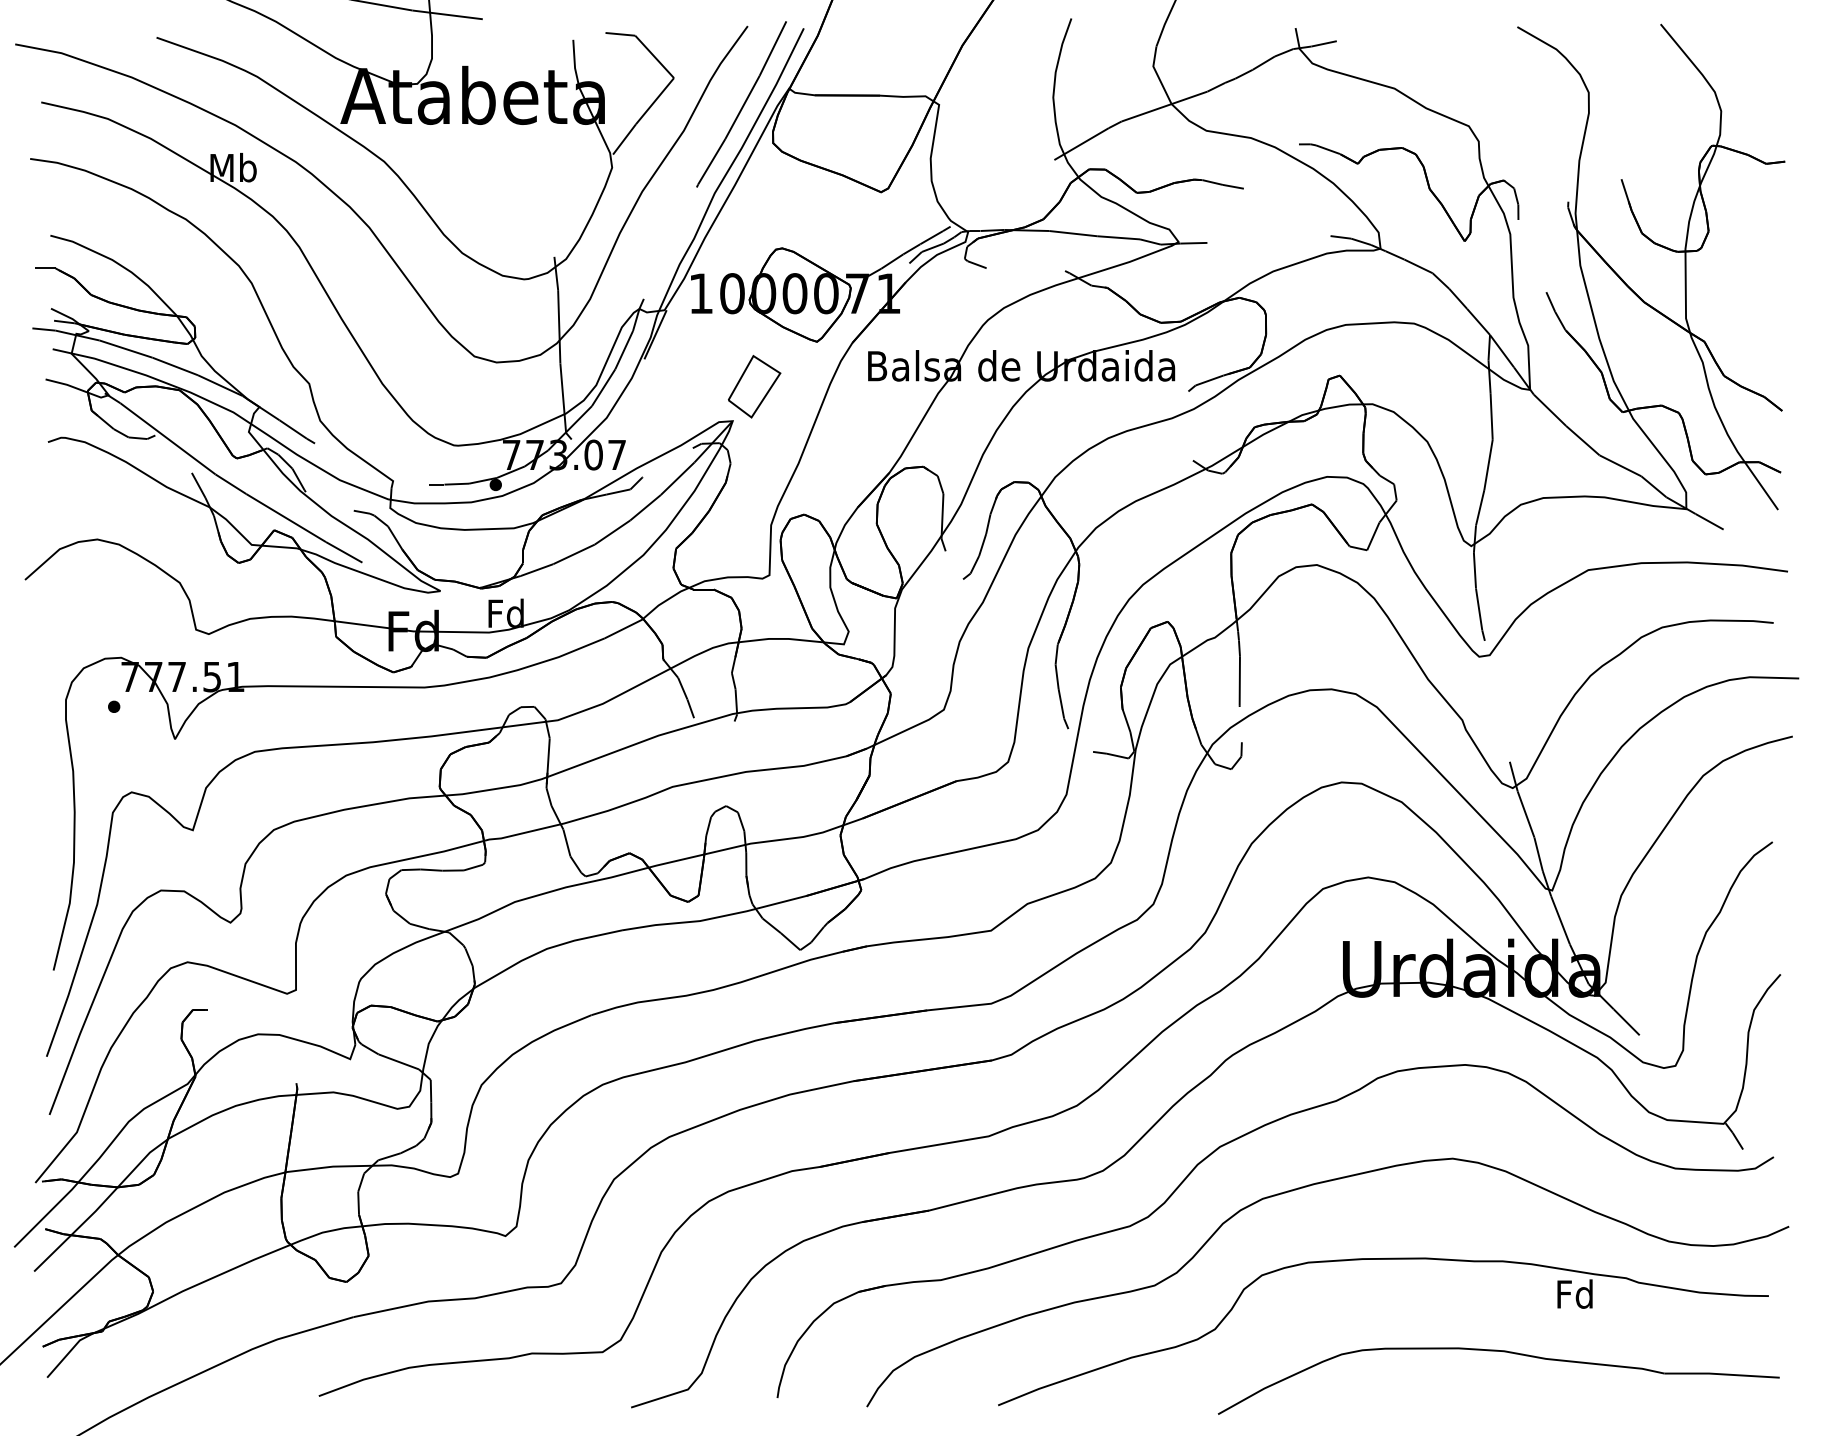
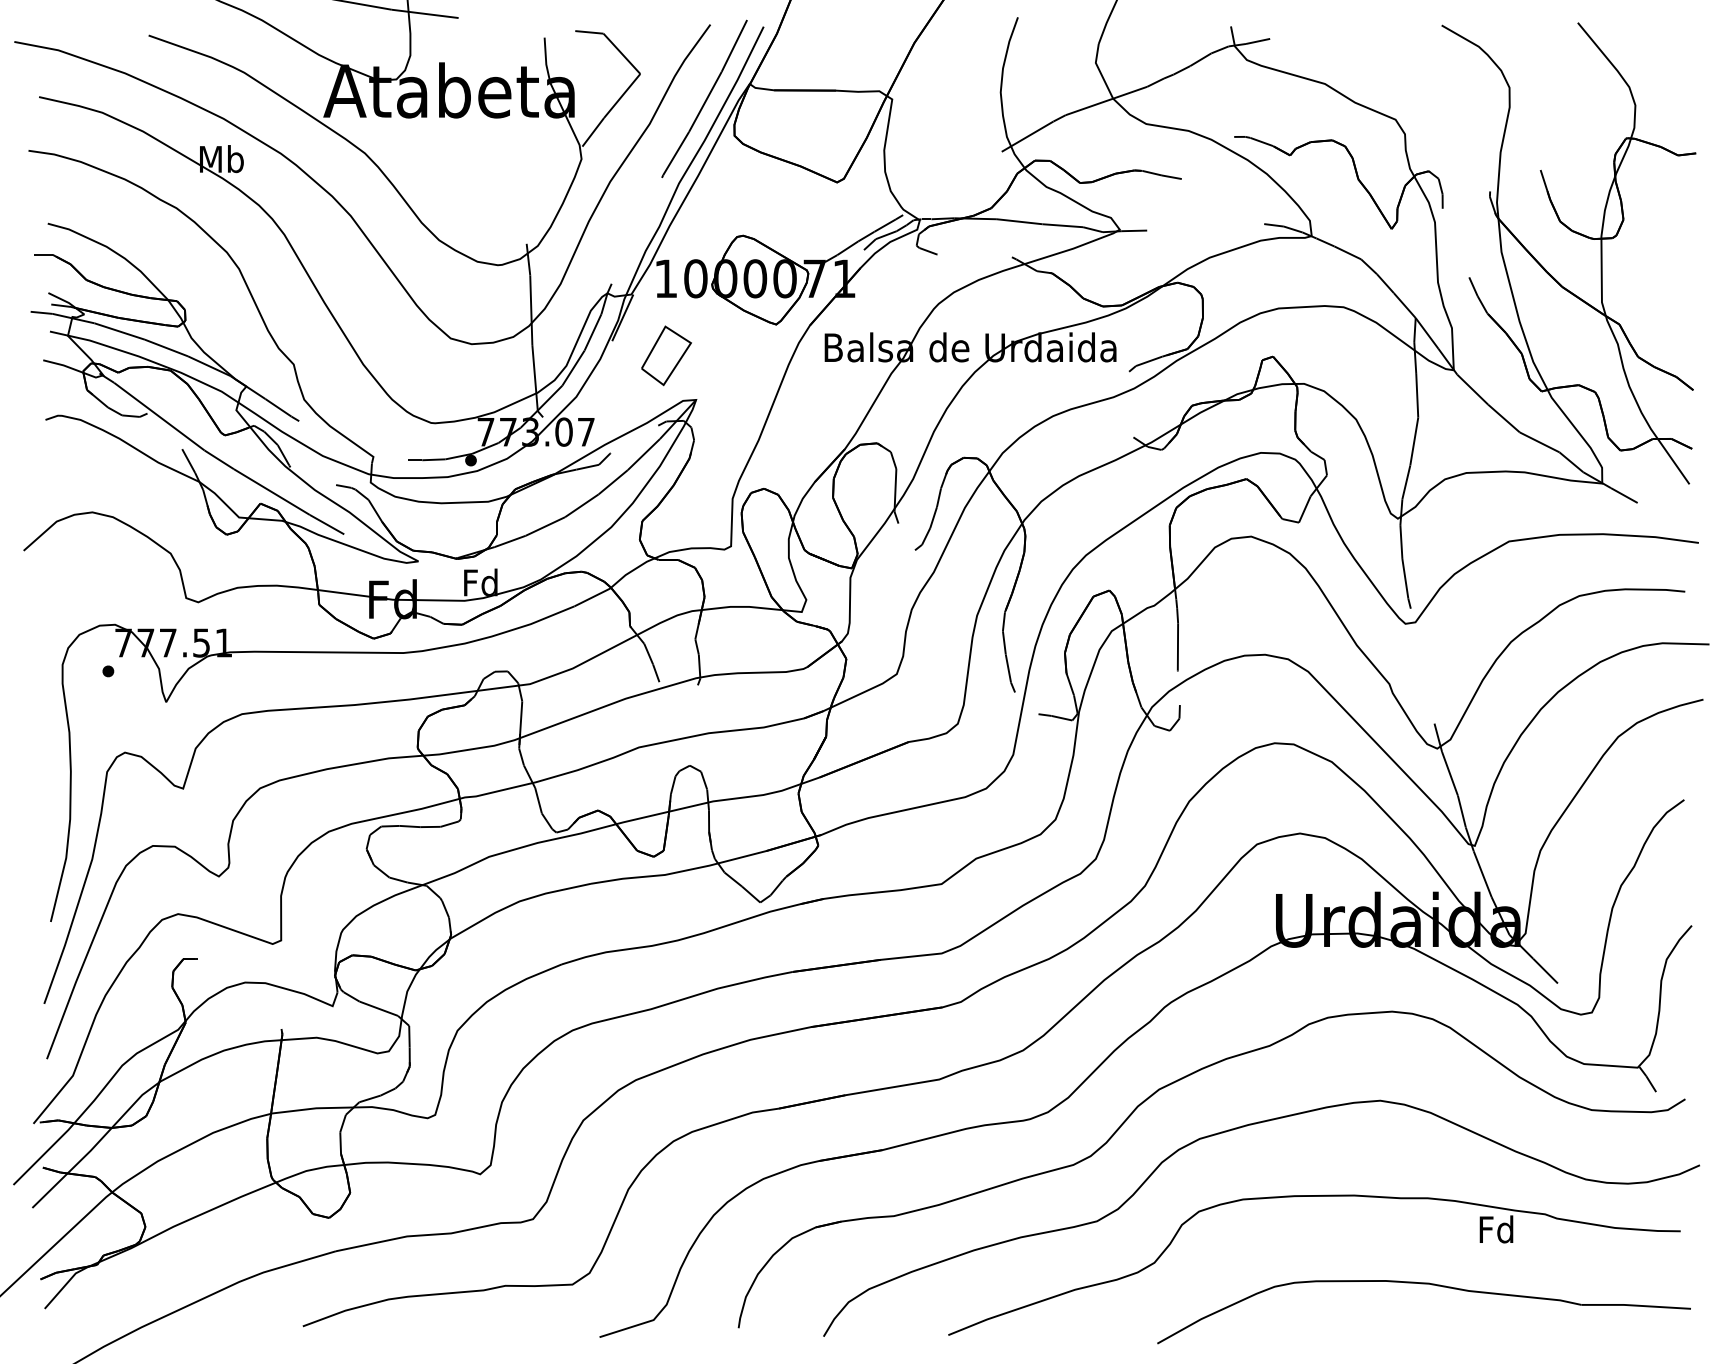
part: (754, 386) -> (666, 355), moved

